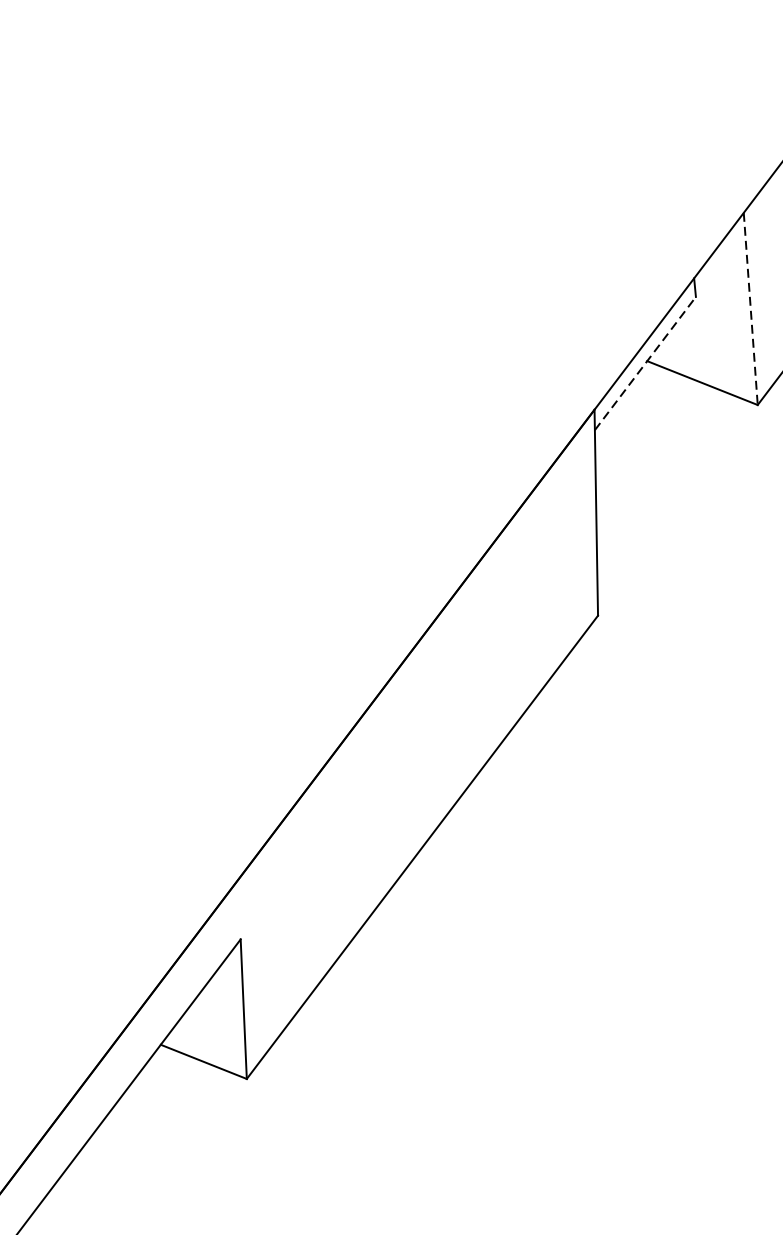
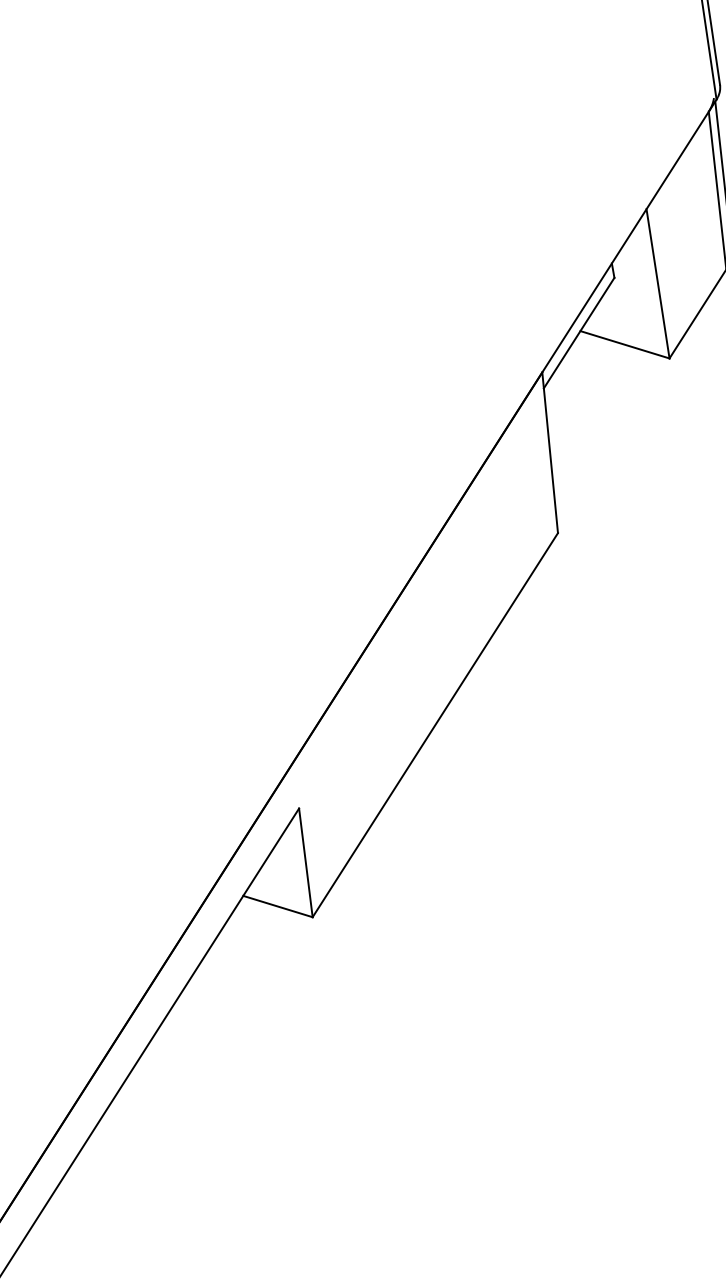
line: (751, 308) -> (658, 283), dashed -> solid
line: (645, 364) -> (579, 333), dashed -> solid

